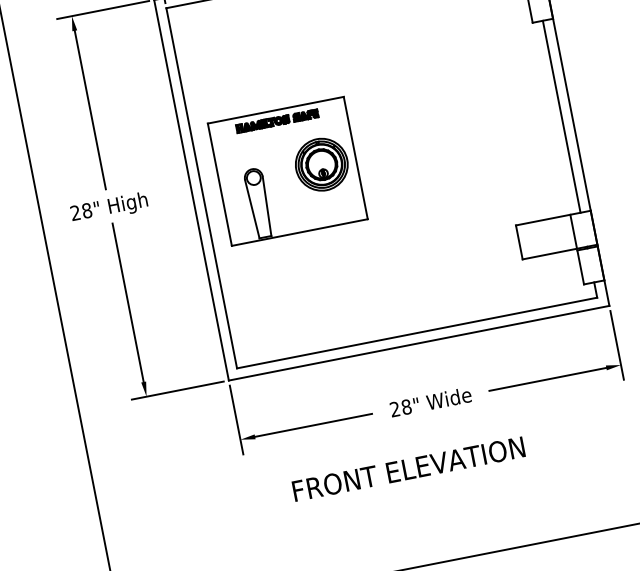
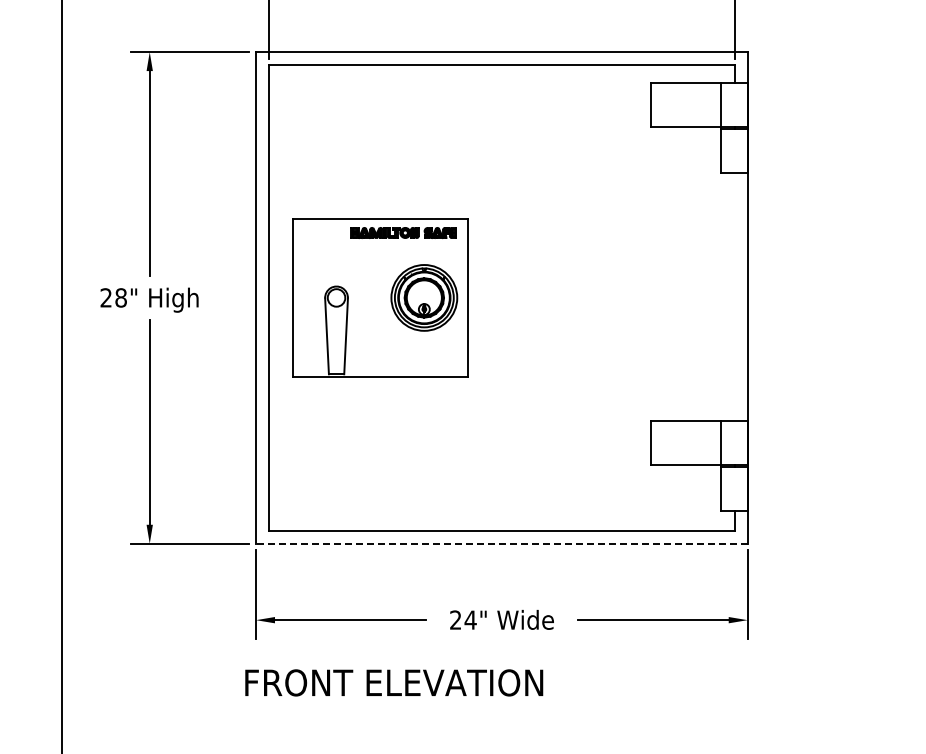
line: (561, 116) -> (734, 296), removed
part: (277, 120) -> (403, 232), moved
line: (418, 343) -> (501, 543), solid -> dashed
text: (406, 406) -> (470, 619), 28" -> 24"
text: (408, 468) -> (394, 682), moved

